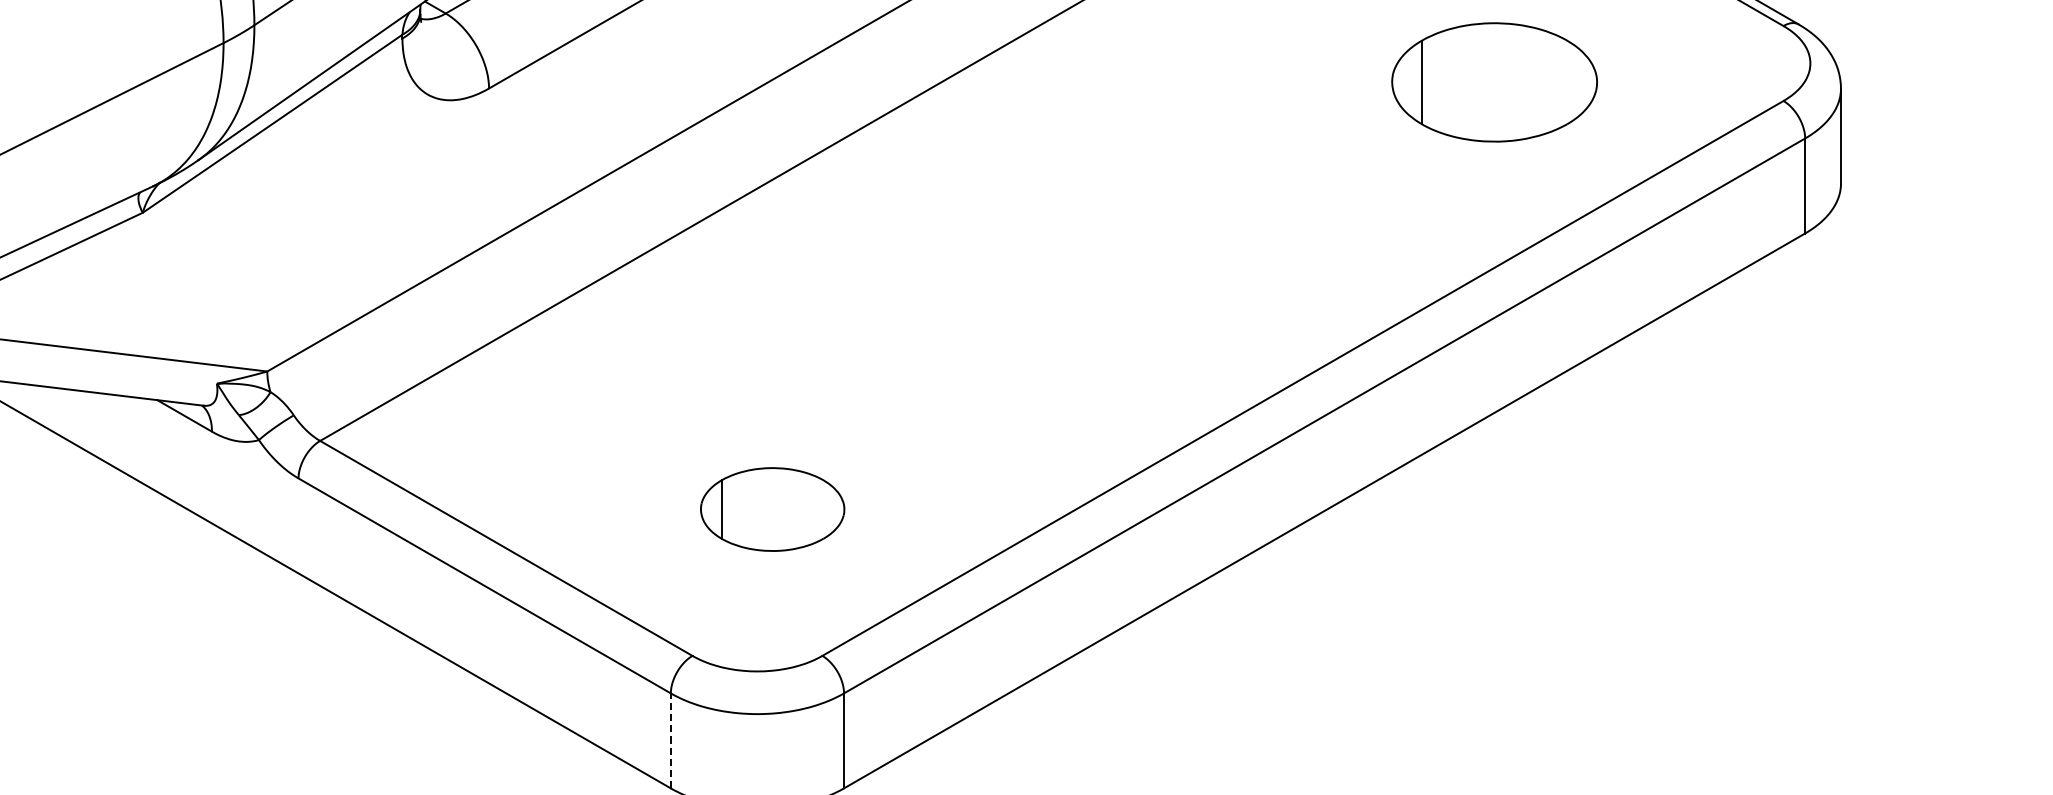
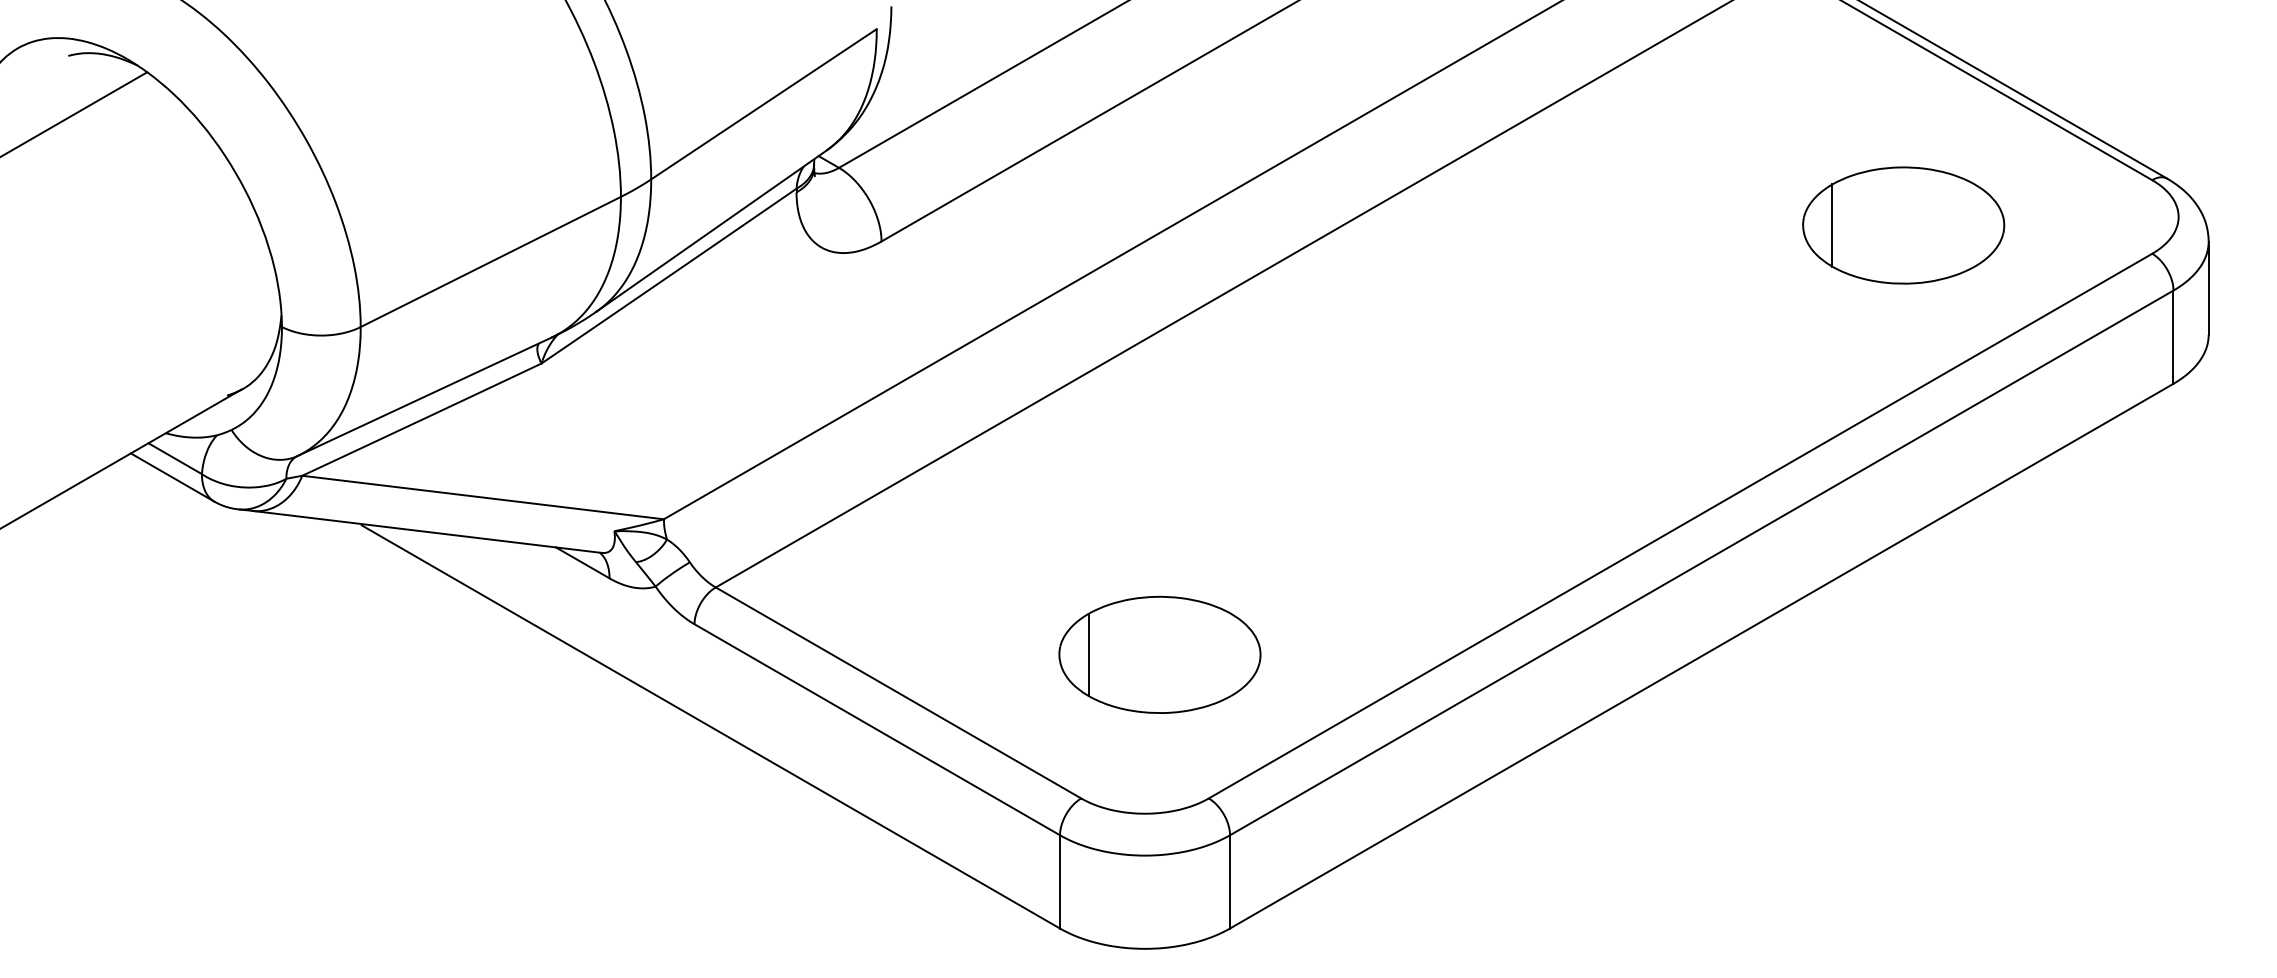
part: (1494, 82) -> (1903, 225), moved
part: (772, 509) -> (1159, 654), size x1.43
line: (671, 740) -> (1060, 881), dashed -> solid

